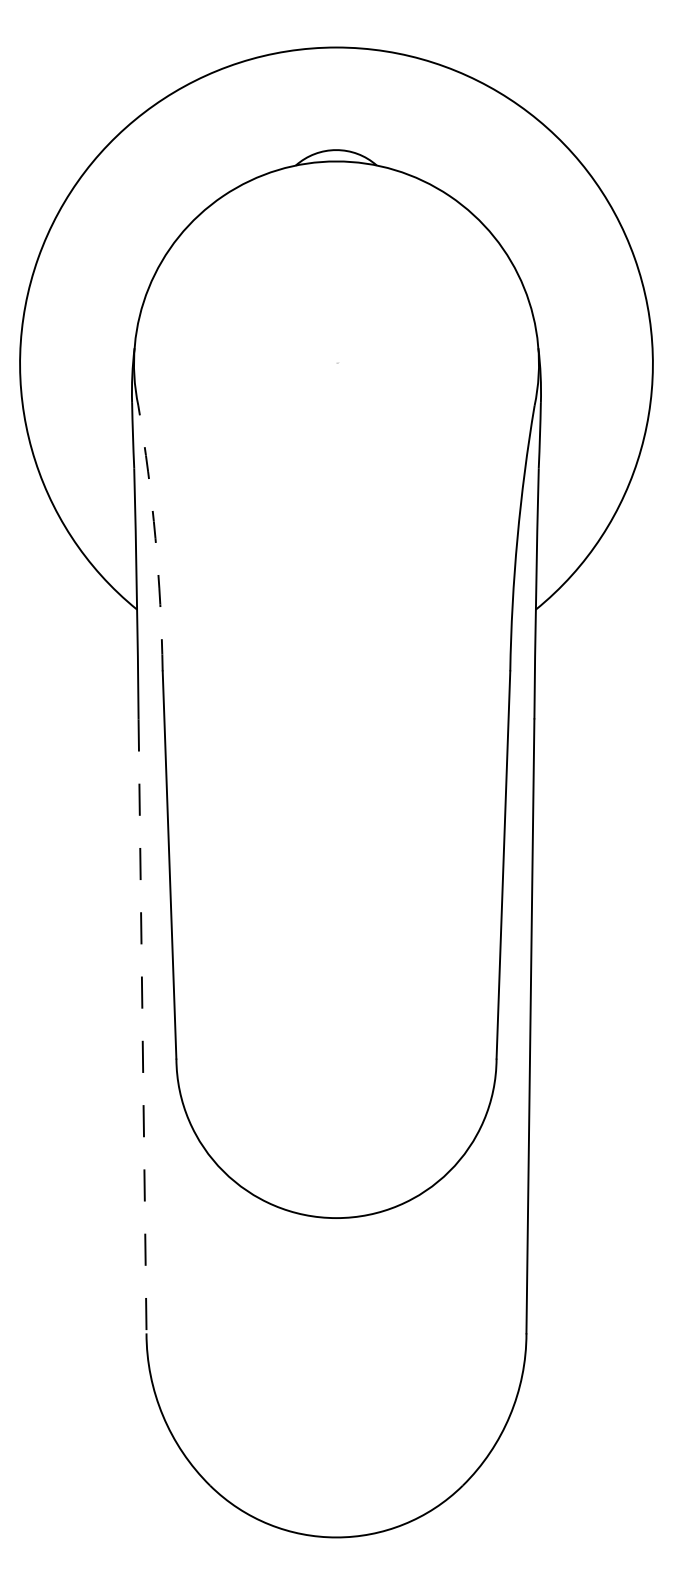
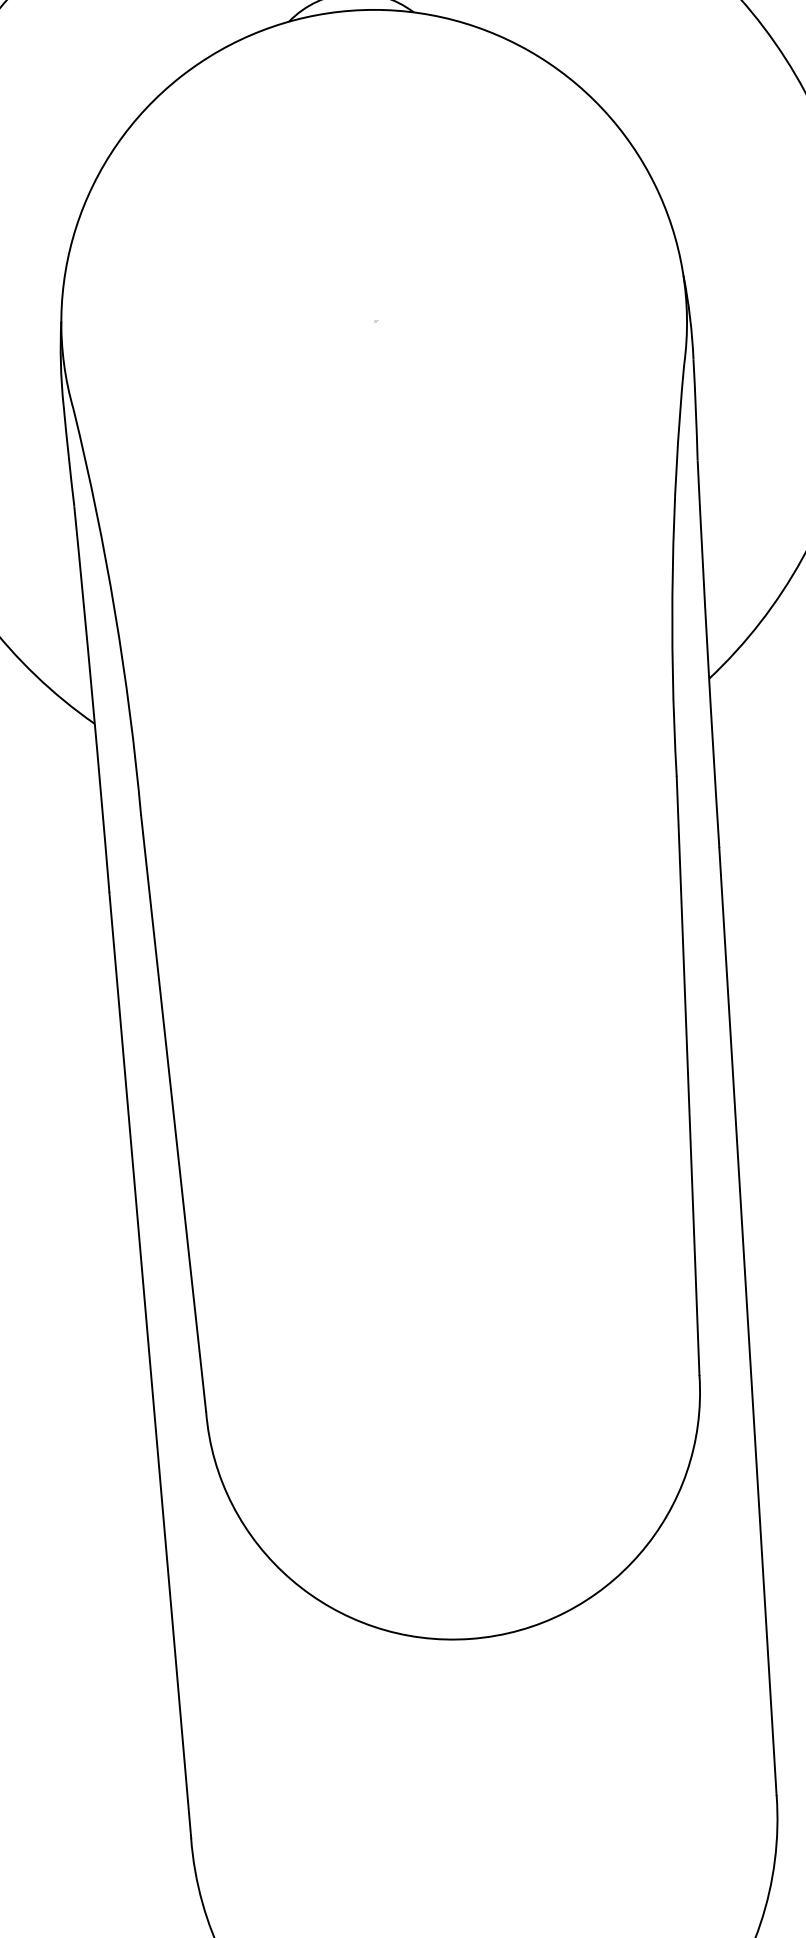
arc: (155, 538) -> (115, 612), dashed -> solid
line: (142, 1026) -> (150, 1365), dashed -> solid

